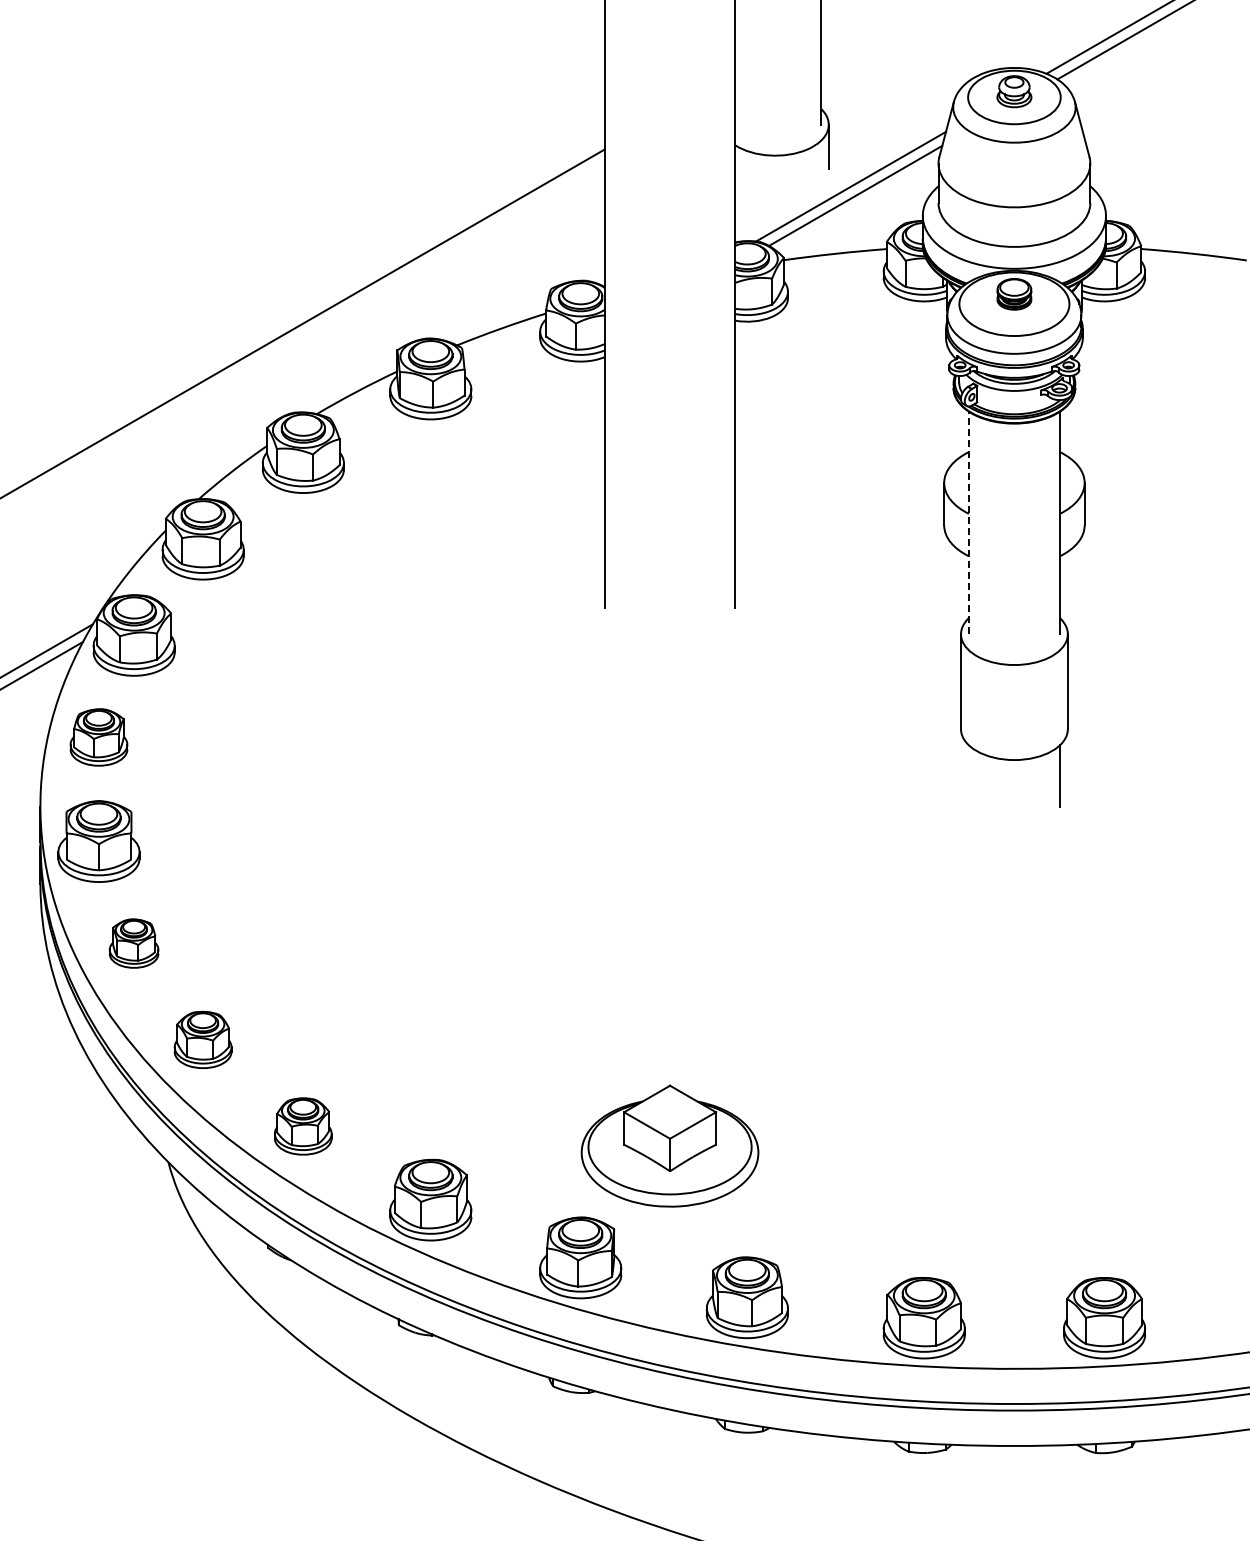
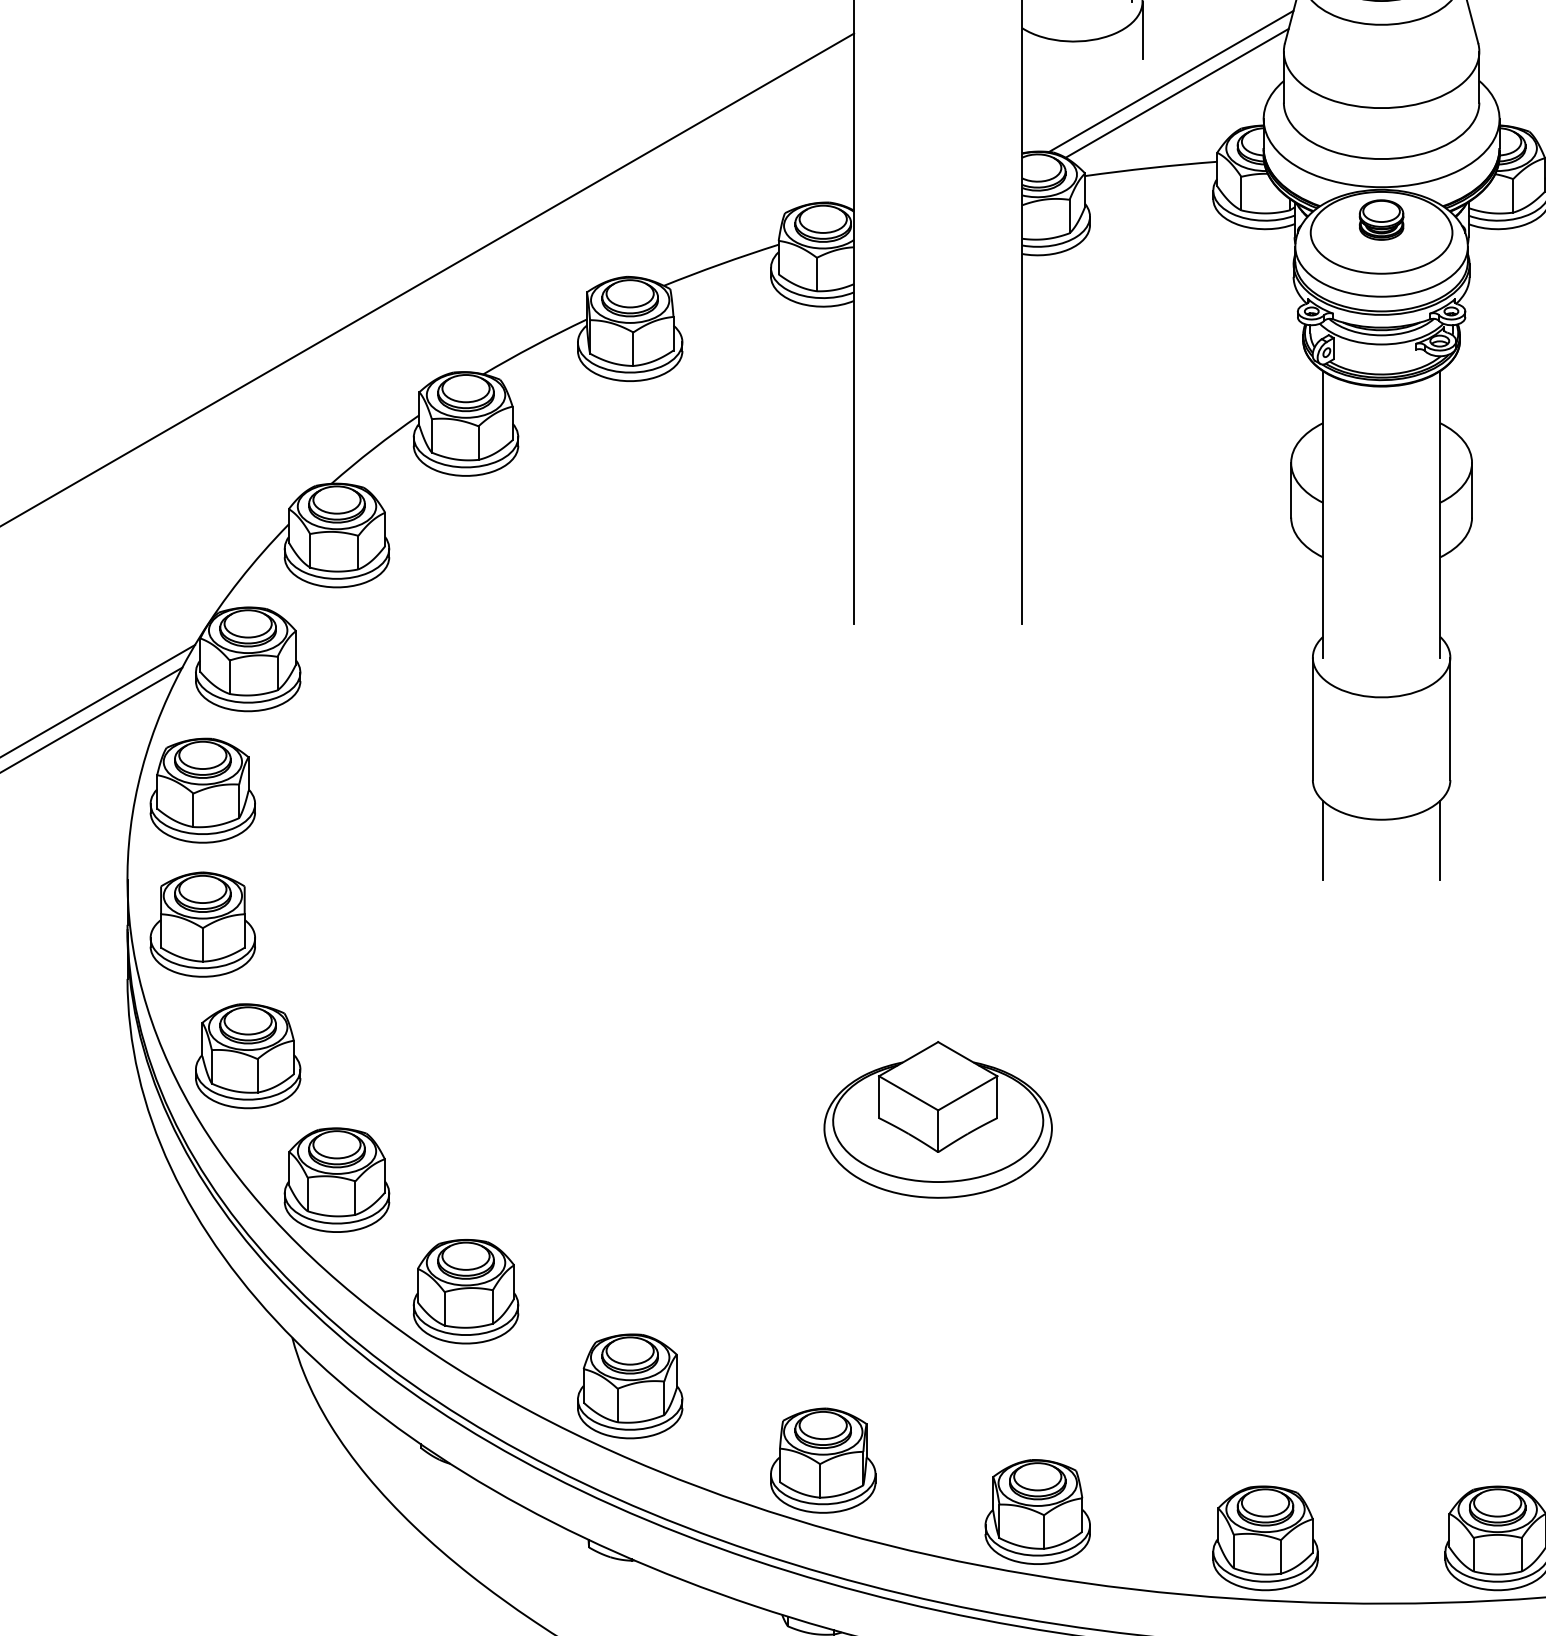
line: (968, 522) -> (1322, 513), dashed -> solid
part: (98, 737) -> (202, 790), size x1.43
line: (968, 775) -> (1322, 839), added
part: (133, 943) -> (247, 1055), size x1.67
part: (202, 1039) -> (336, 1179), size x1.43
part: (302, 1126) -> (464, 1291), size x1.43
part: (669, 1145) -> (937, 1119), moved

